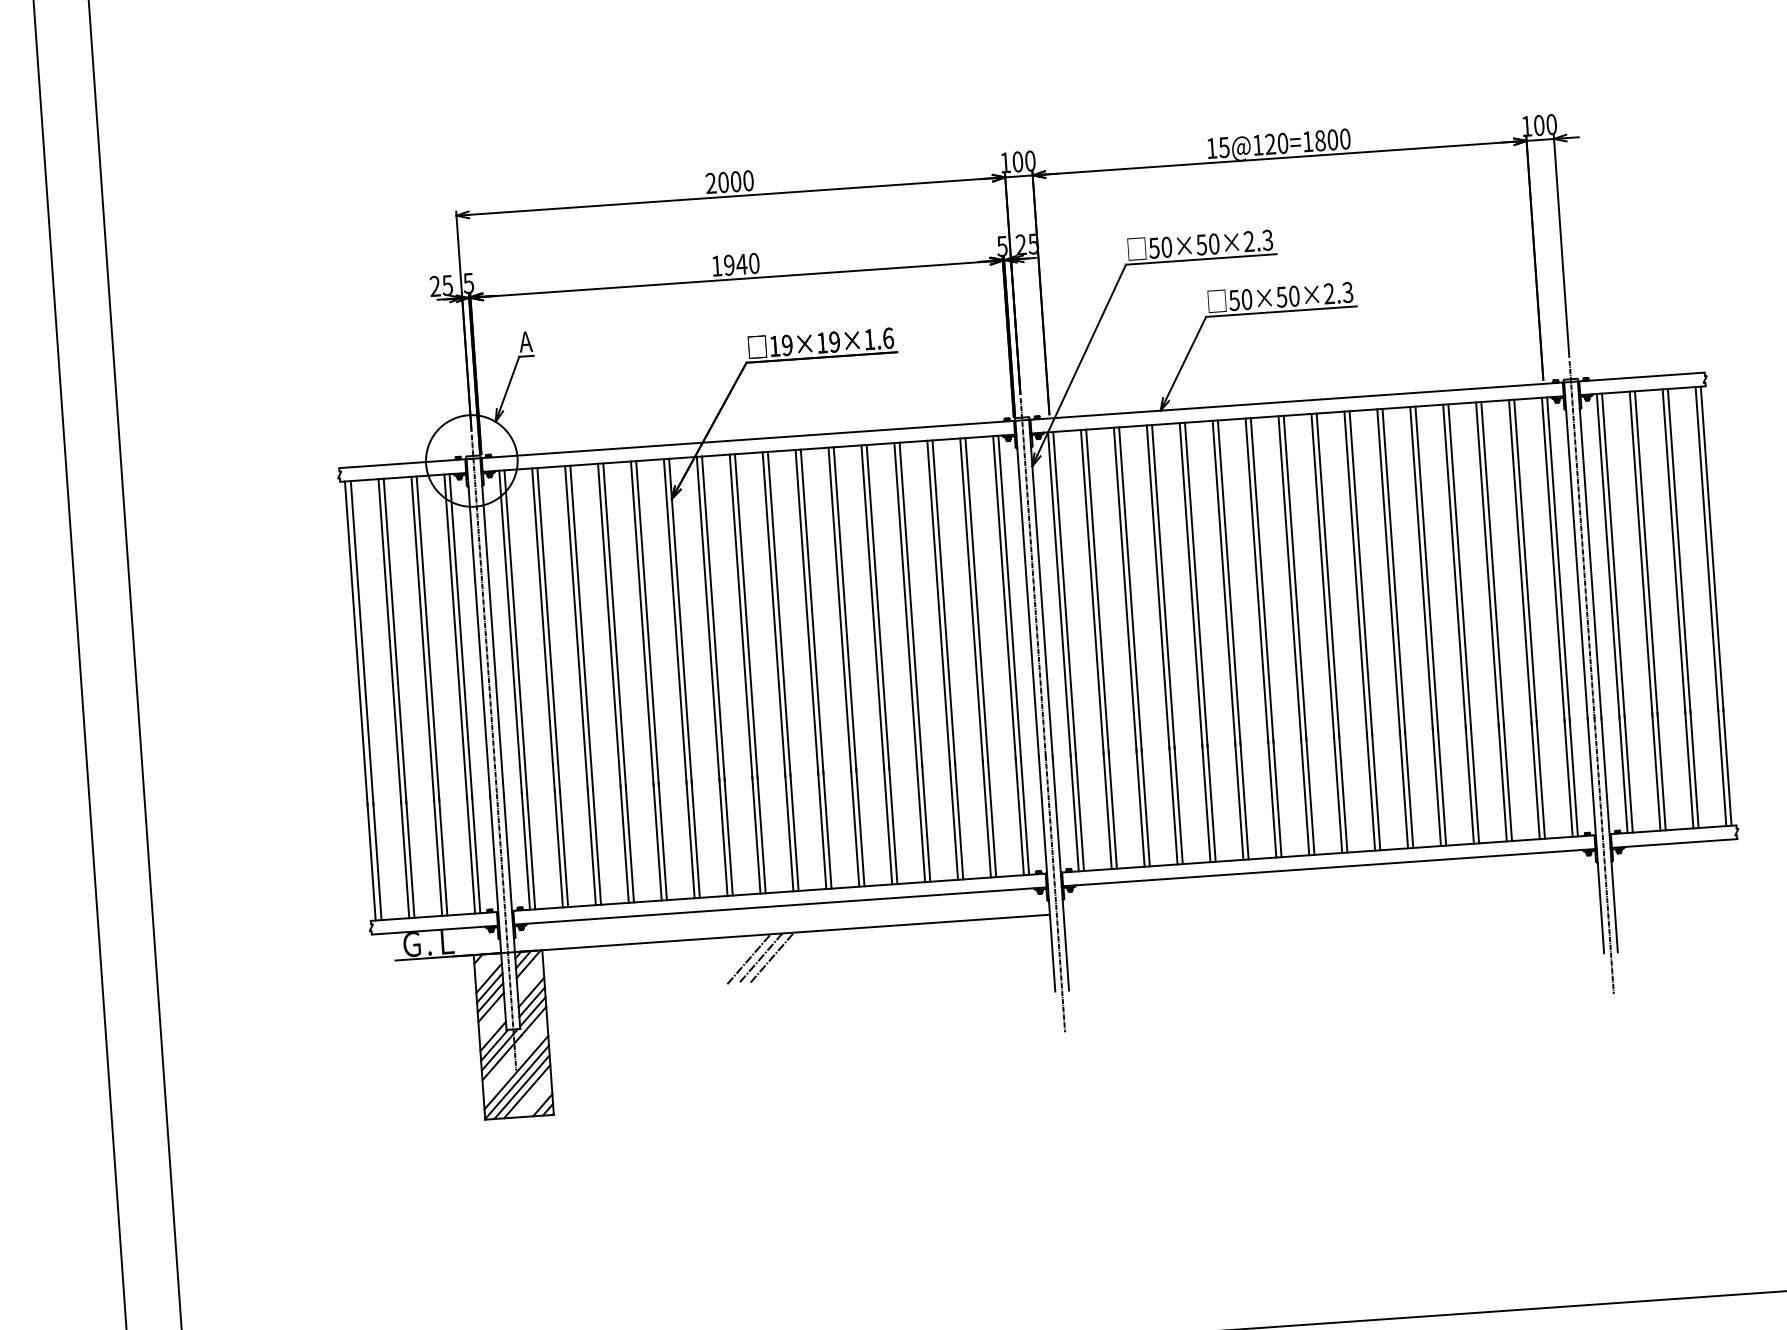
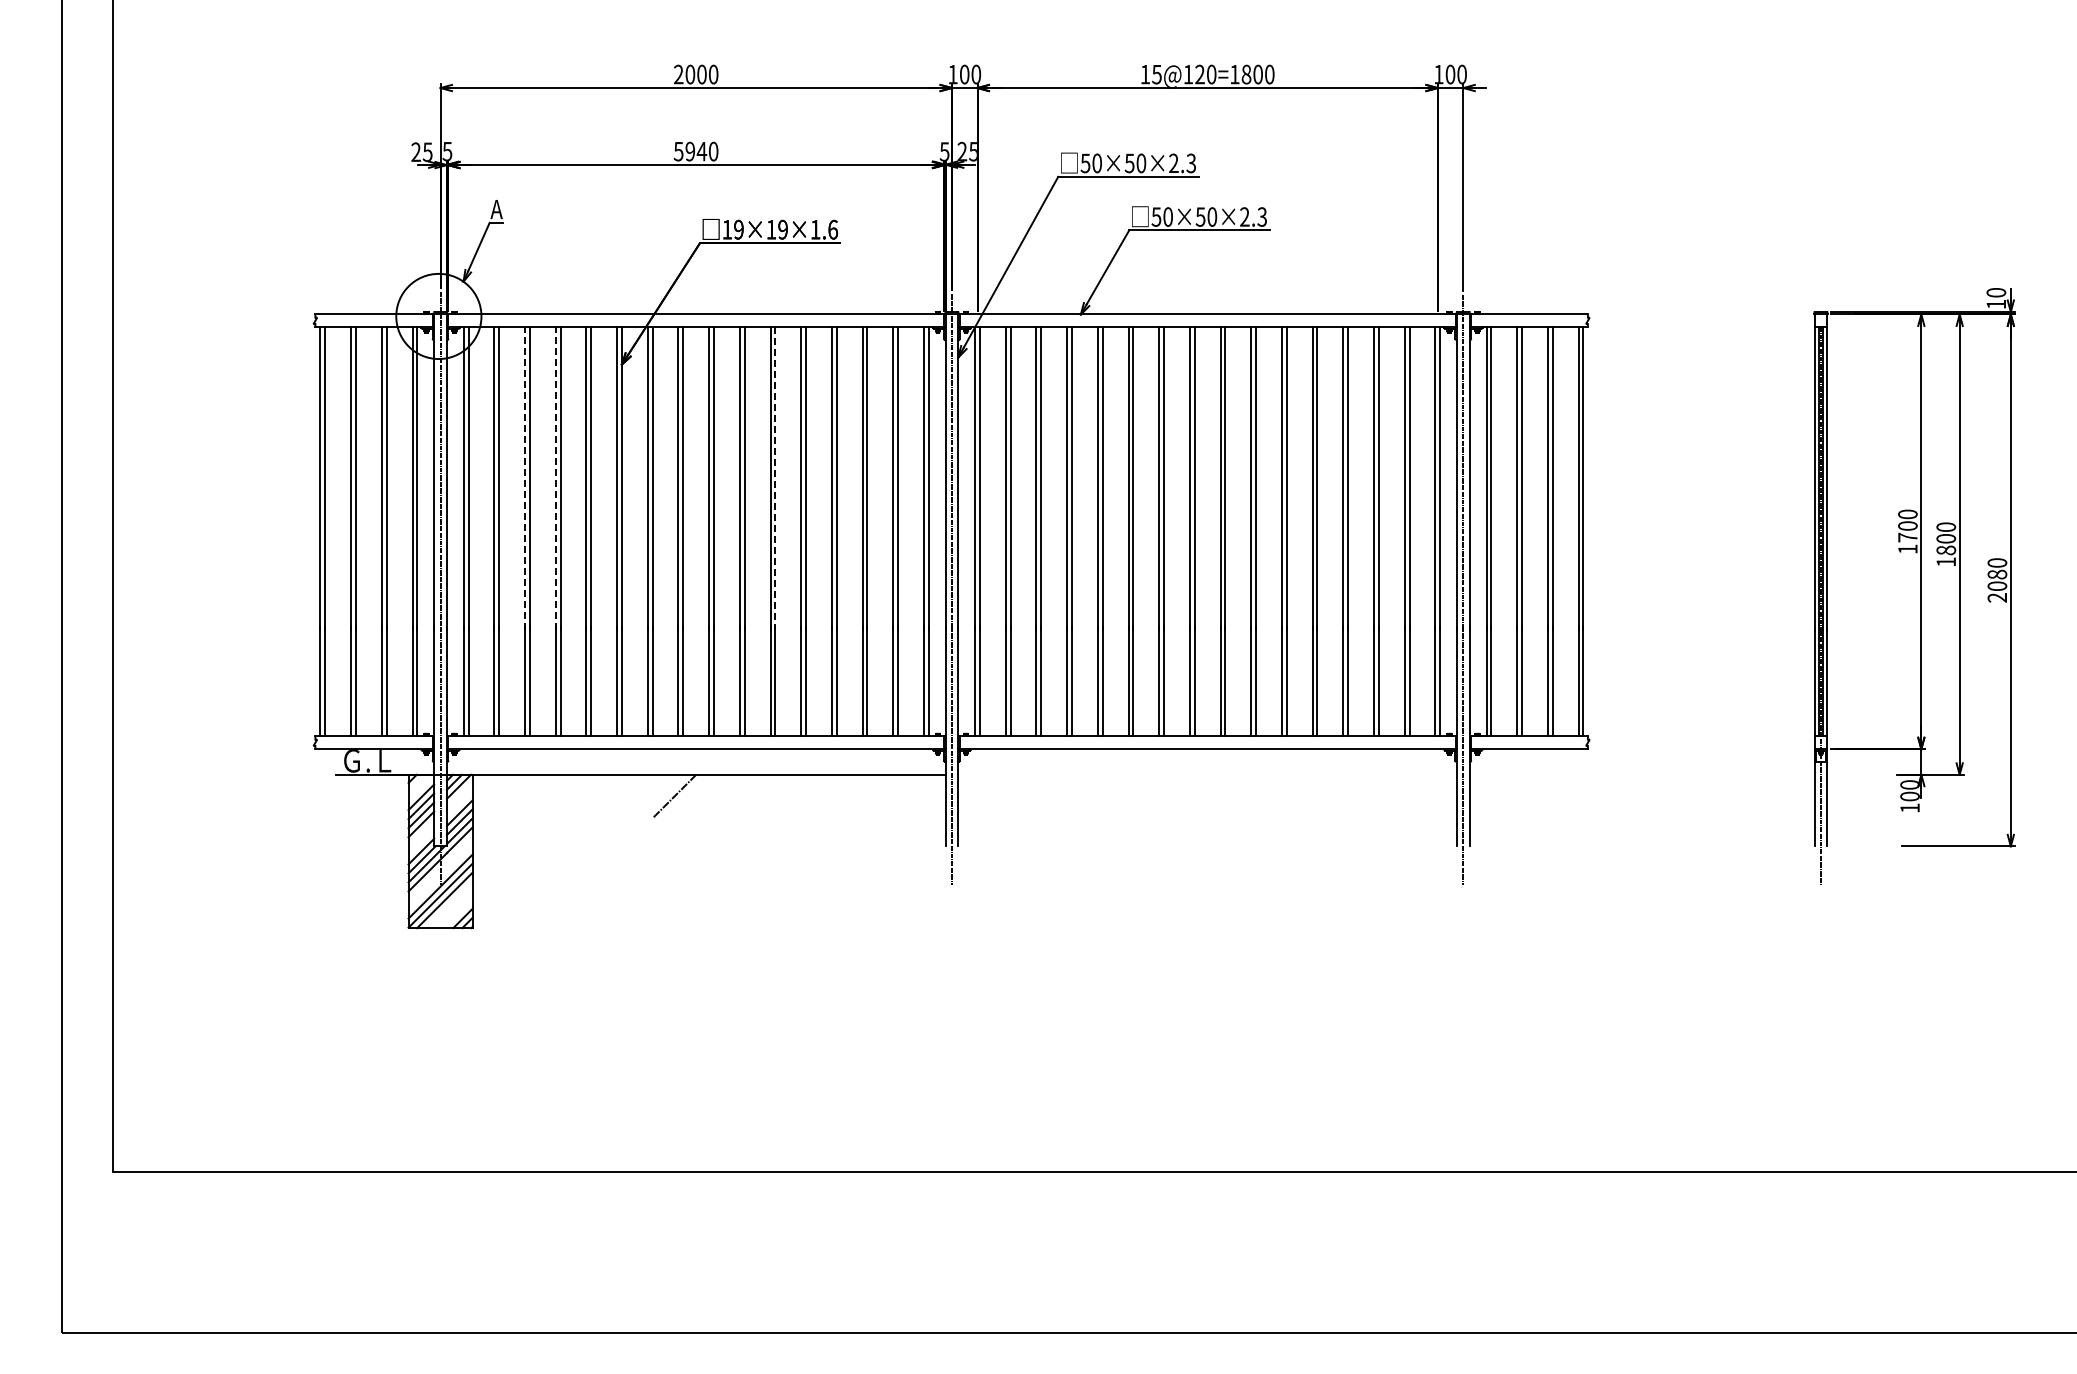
text: (716, 265) -> (678, 151), 1940 -> 5940
line: (845, 609) -> (775, 478), solid -> dashed
line: (609, 625) -> (555, 477), solid -> dashed
line: (576, 627) -> (525, 477), solid -> dashed
line: (772, 957) -> (685, 796), removed
line: (748, 959) -> (663, 796), removed
line: (527, 1091) -> (449, 904), removed

